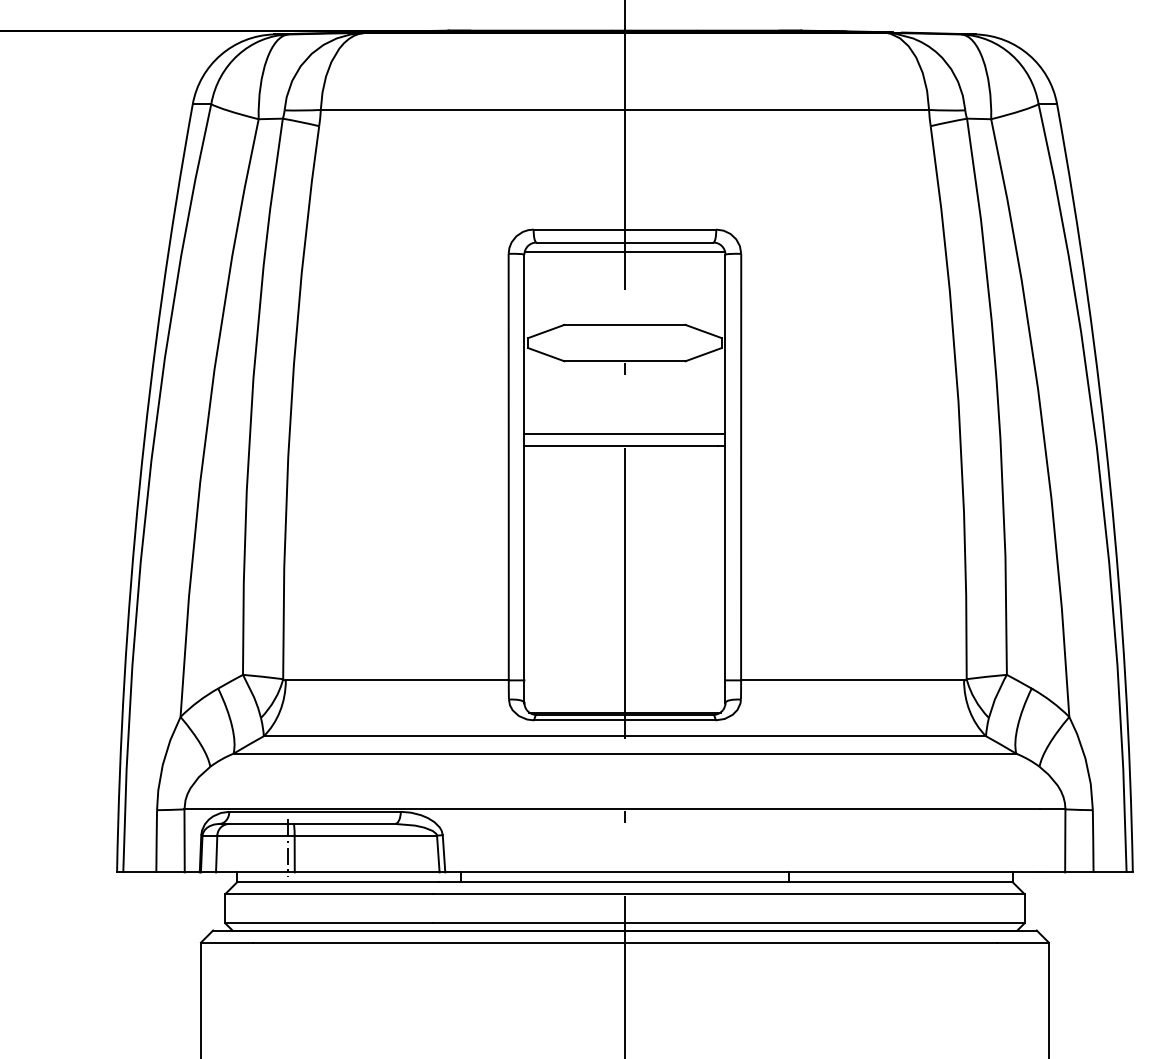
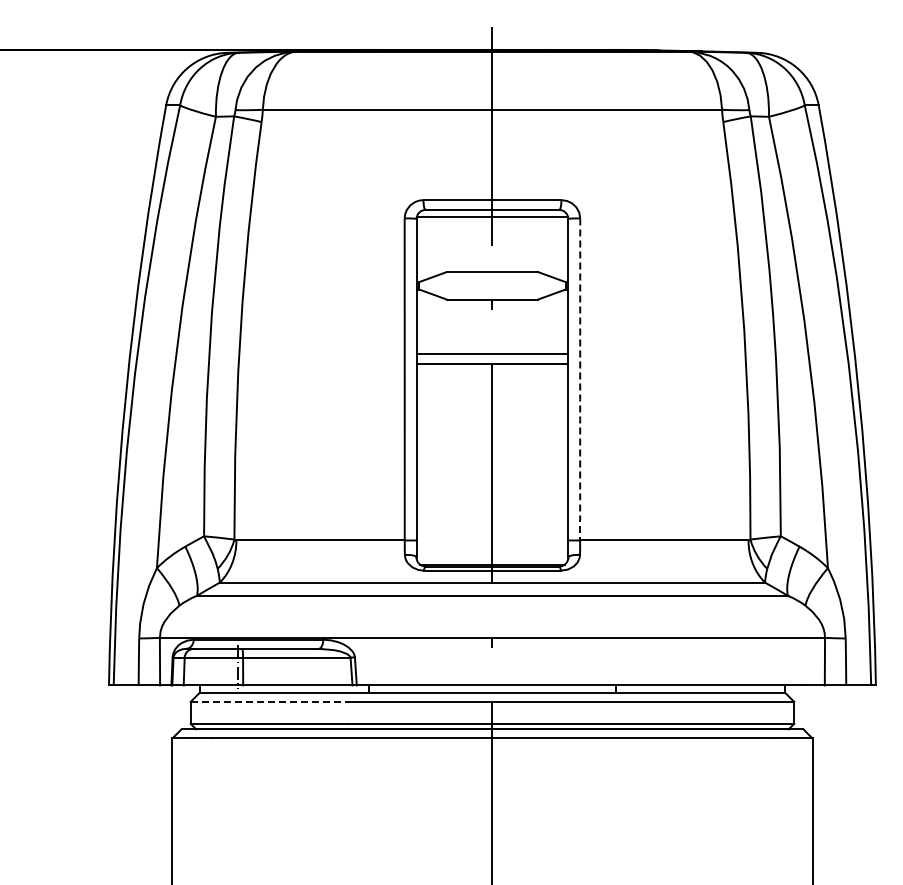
arc: (741, 467) -> (580, 379), solid -> dashed
line: (329, 893) -> (269, 701), solid -> dashed

